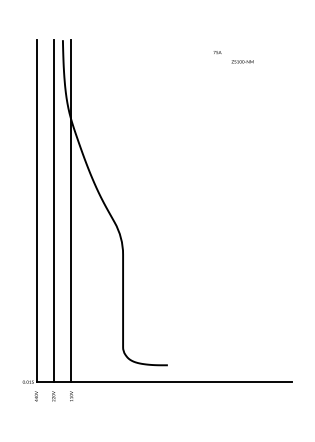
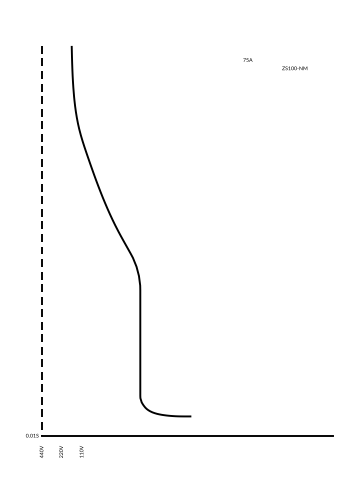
text: (242, 61) -> (294, 67), moved
line: (36, 211) -> (41, 241), solid -> dashed
line: (53, 211) -> (60, 241), removed
line: (71, 211) -> (81, 241), removed

